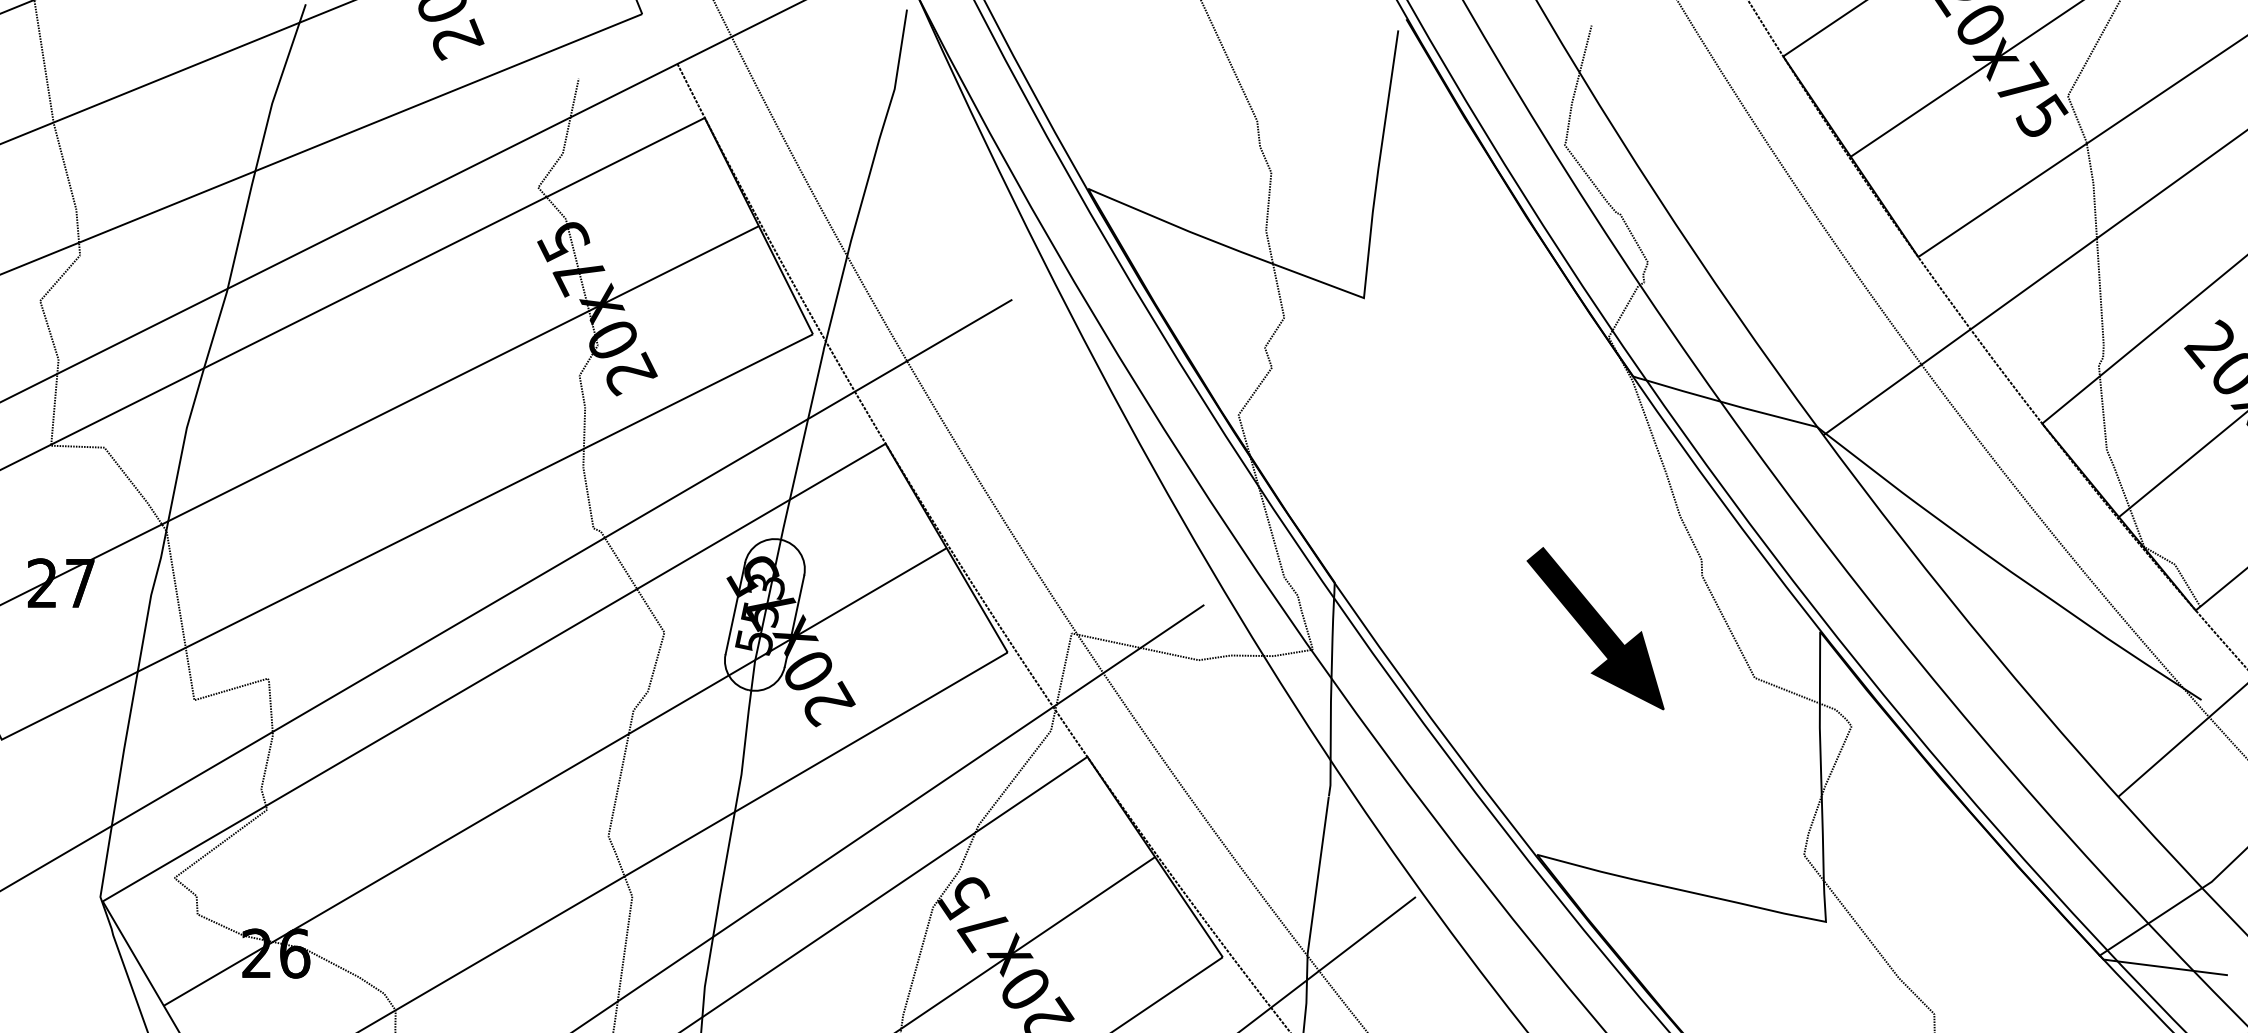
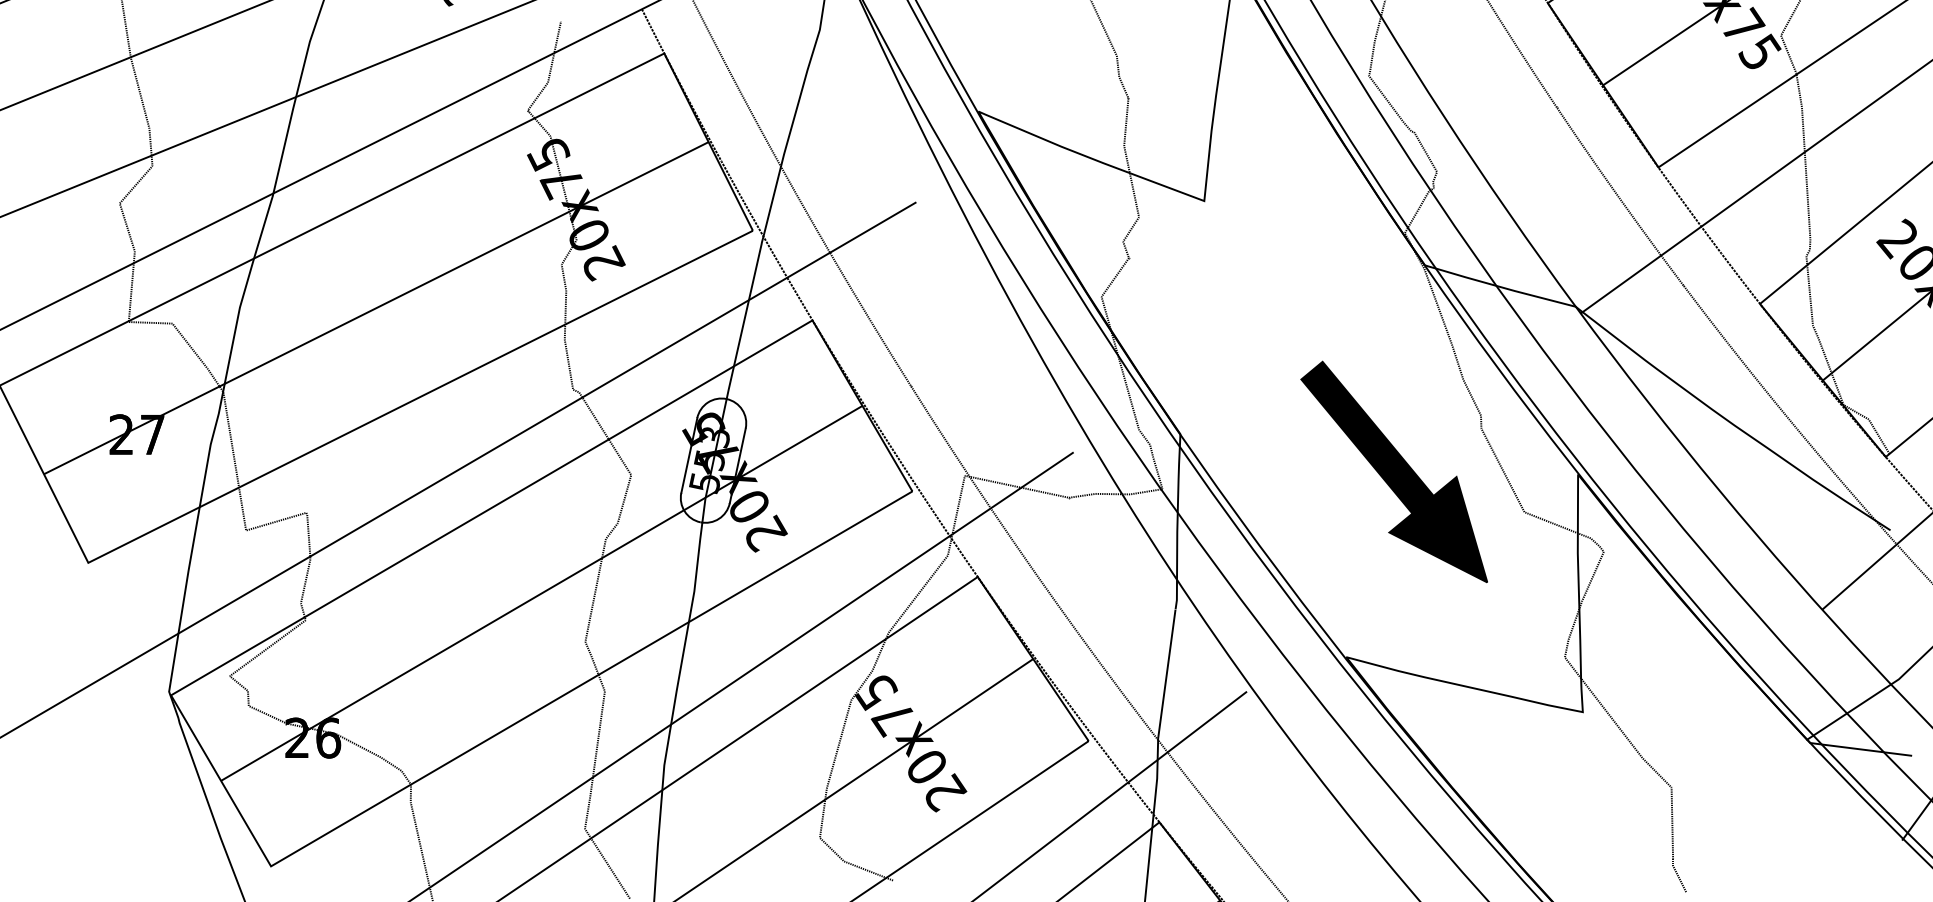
part: (1594, 628) -> (1393, 471), size x1.67

